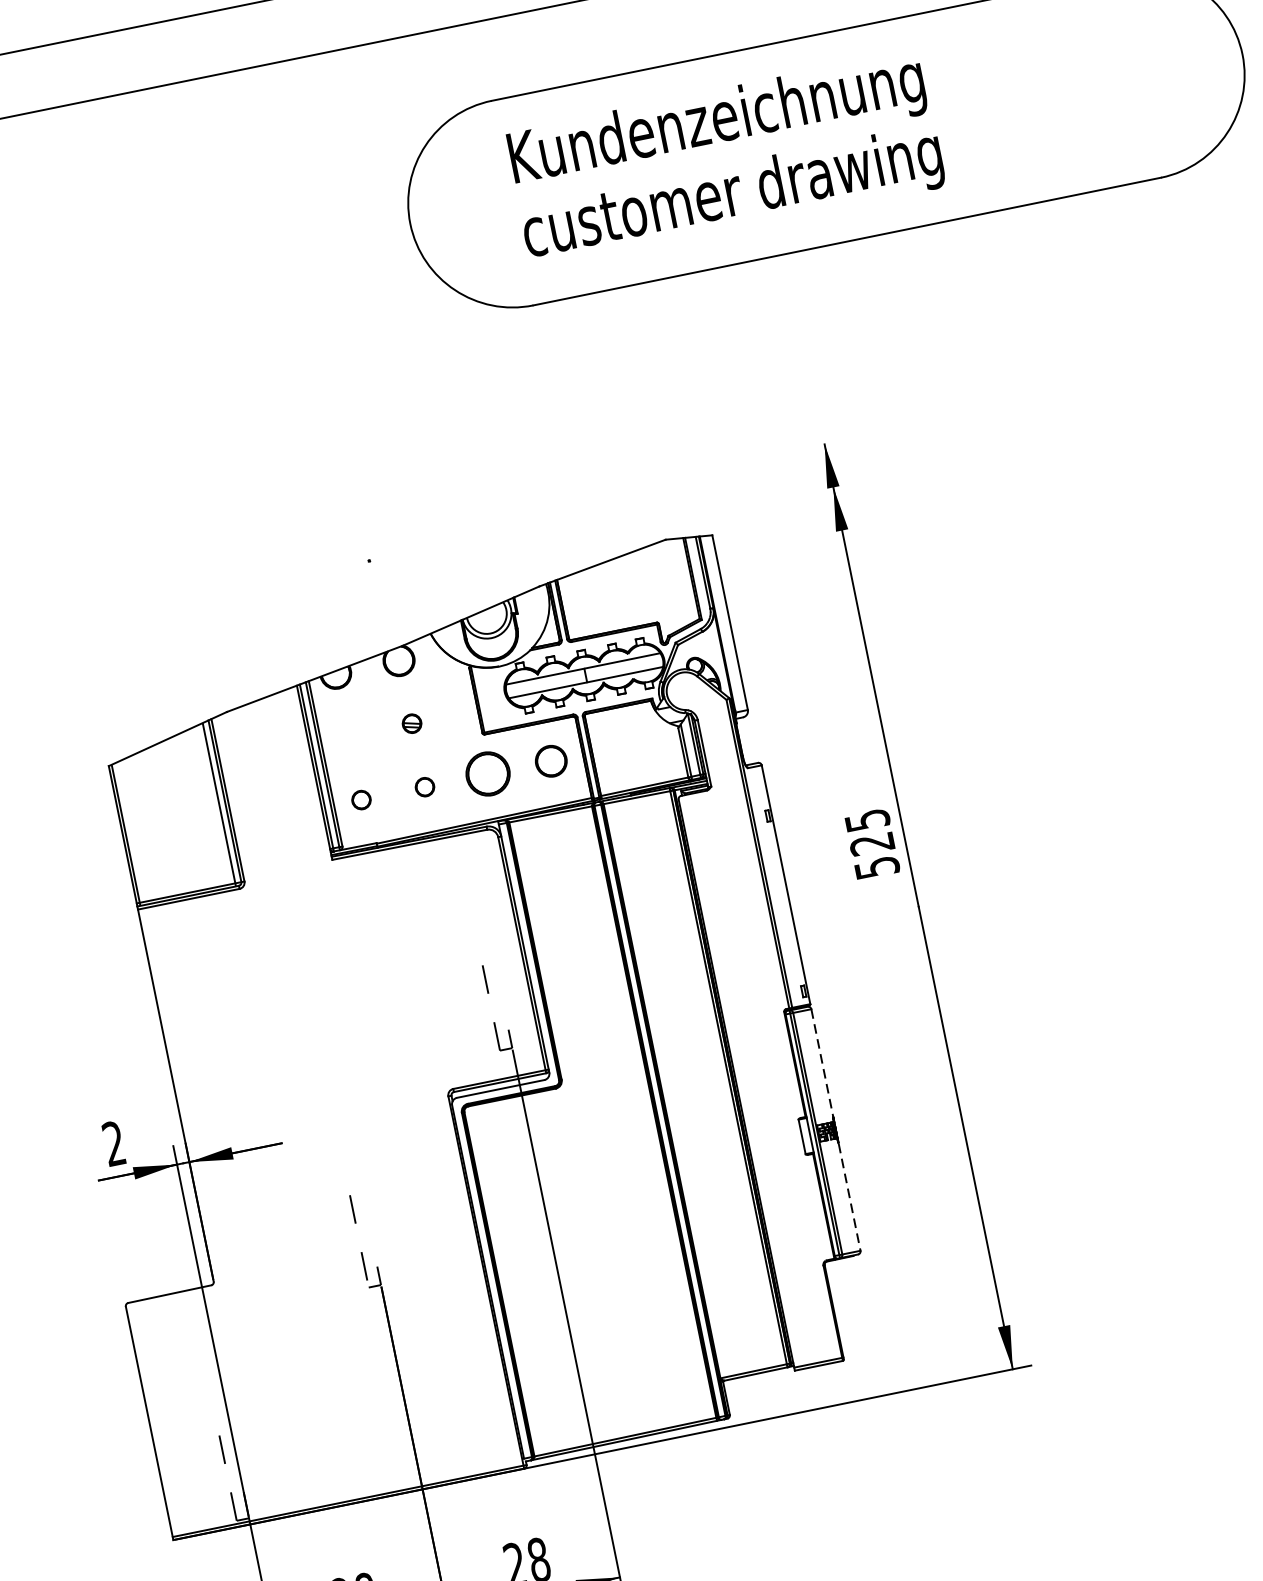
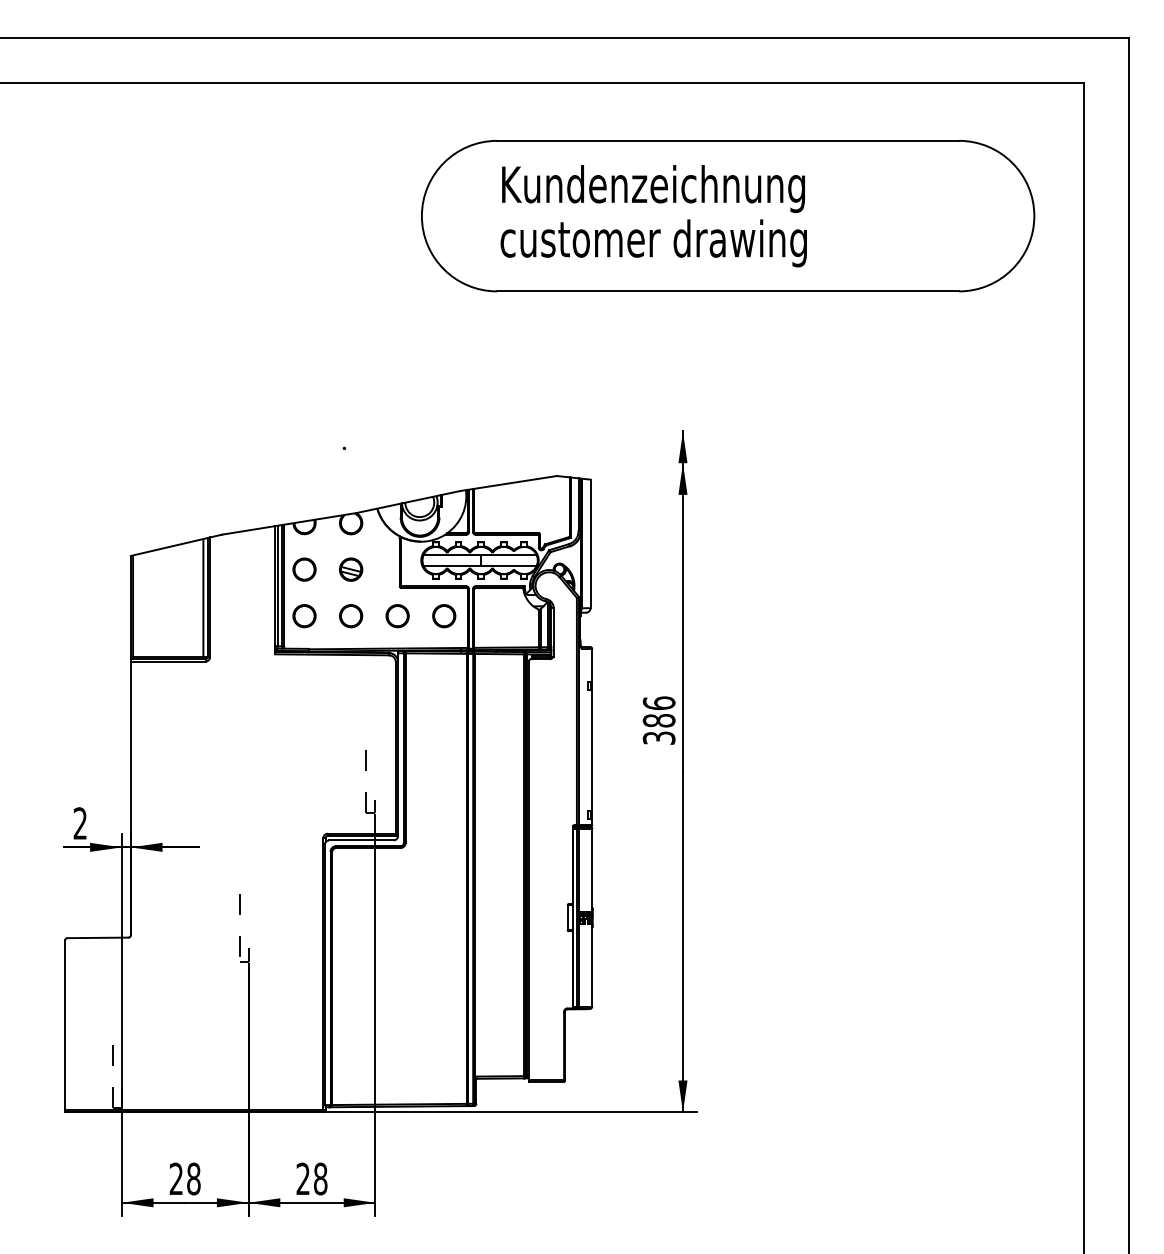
part: (412, 723) -> (351, 569), size x1.67
circle: (348, 736) -> (304, 569), added
circle: (487, 774) -> (397, 616), size x0.71
circle: (425, 787) -> (351, 616), size x1.67
circle: (361, 800) -> (304, 616), size x1.67
text: (871, 843) -> (658, 720), 525 -> 386
line: (836, 1129) -> (592, 917), dashed -> solid

